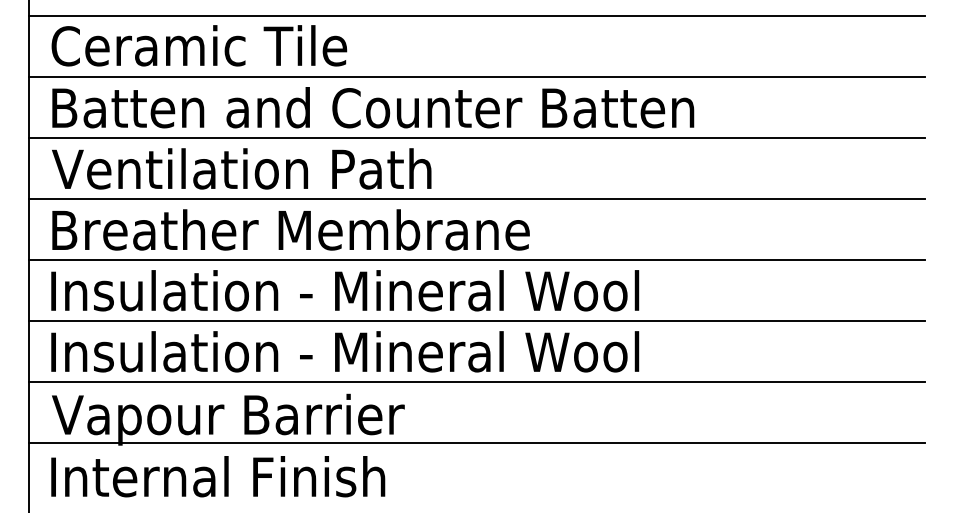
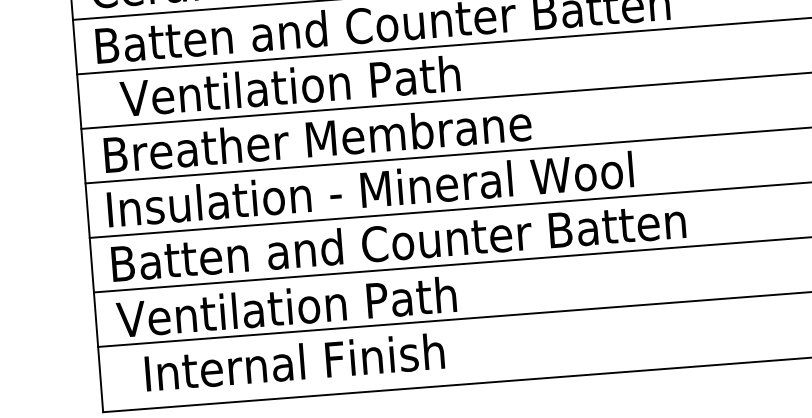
text: (241, 168) -> (289, 85), moved
text: (374, 351) -> (400, 241), Insulation - Mineral Wool -> Batten and Counter Batten
text: (259, 419) -> (302, 310), Vapour Barrier -> Ventilation Path
text: (218, 476) -> (295, 362), moved

